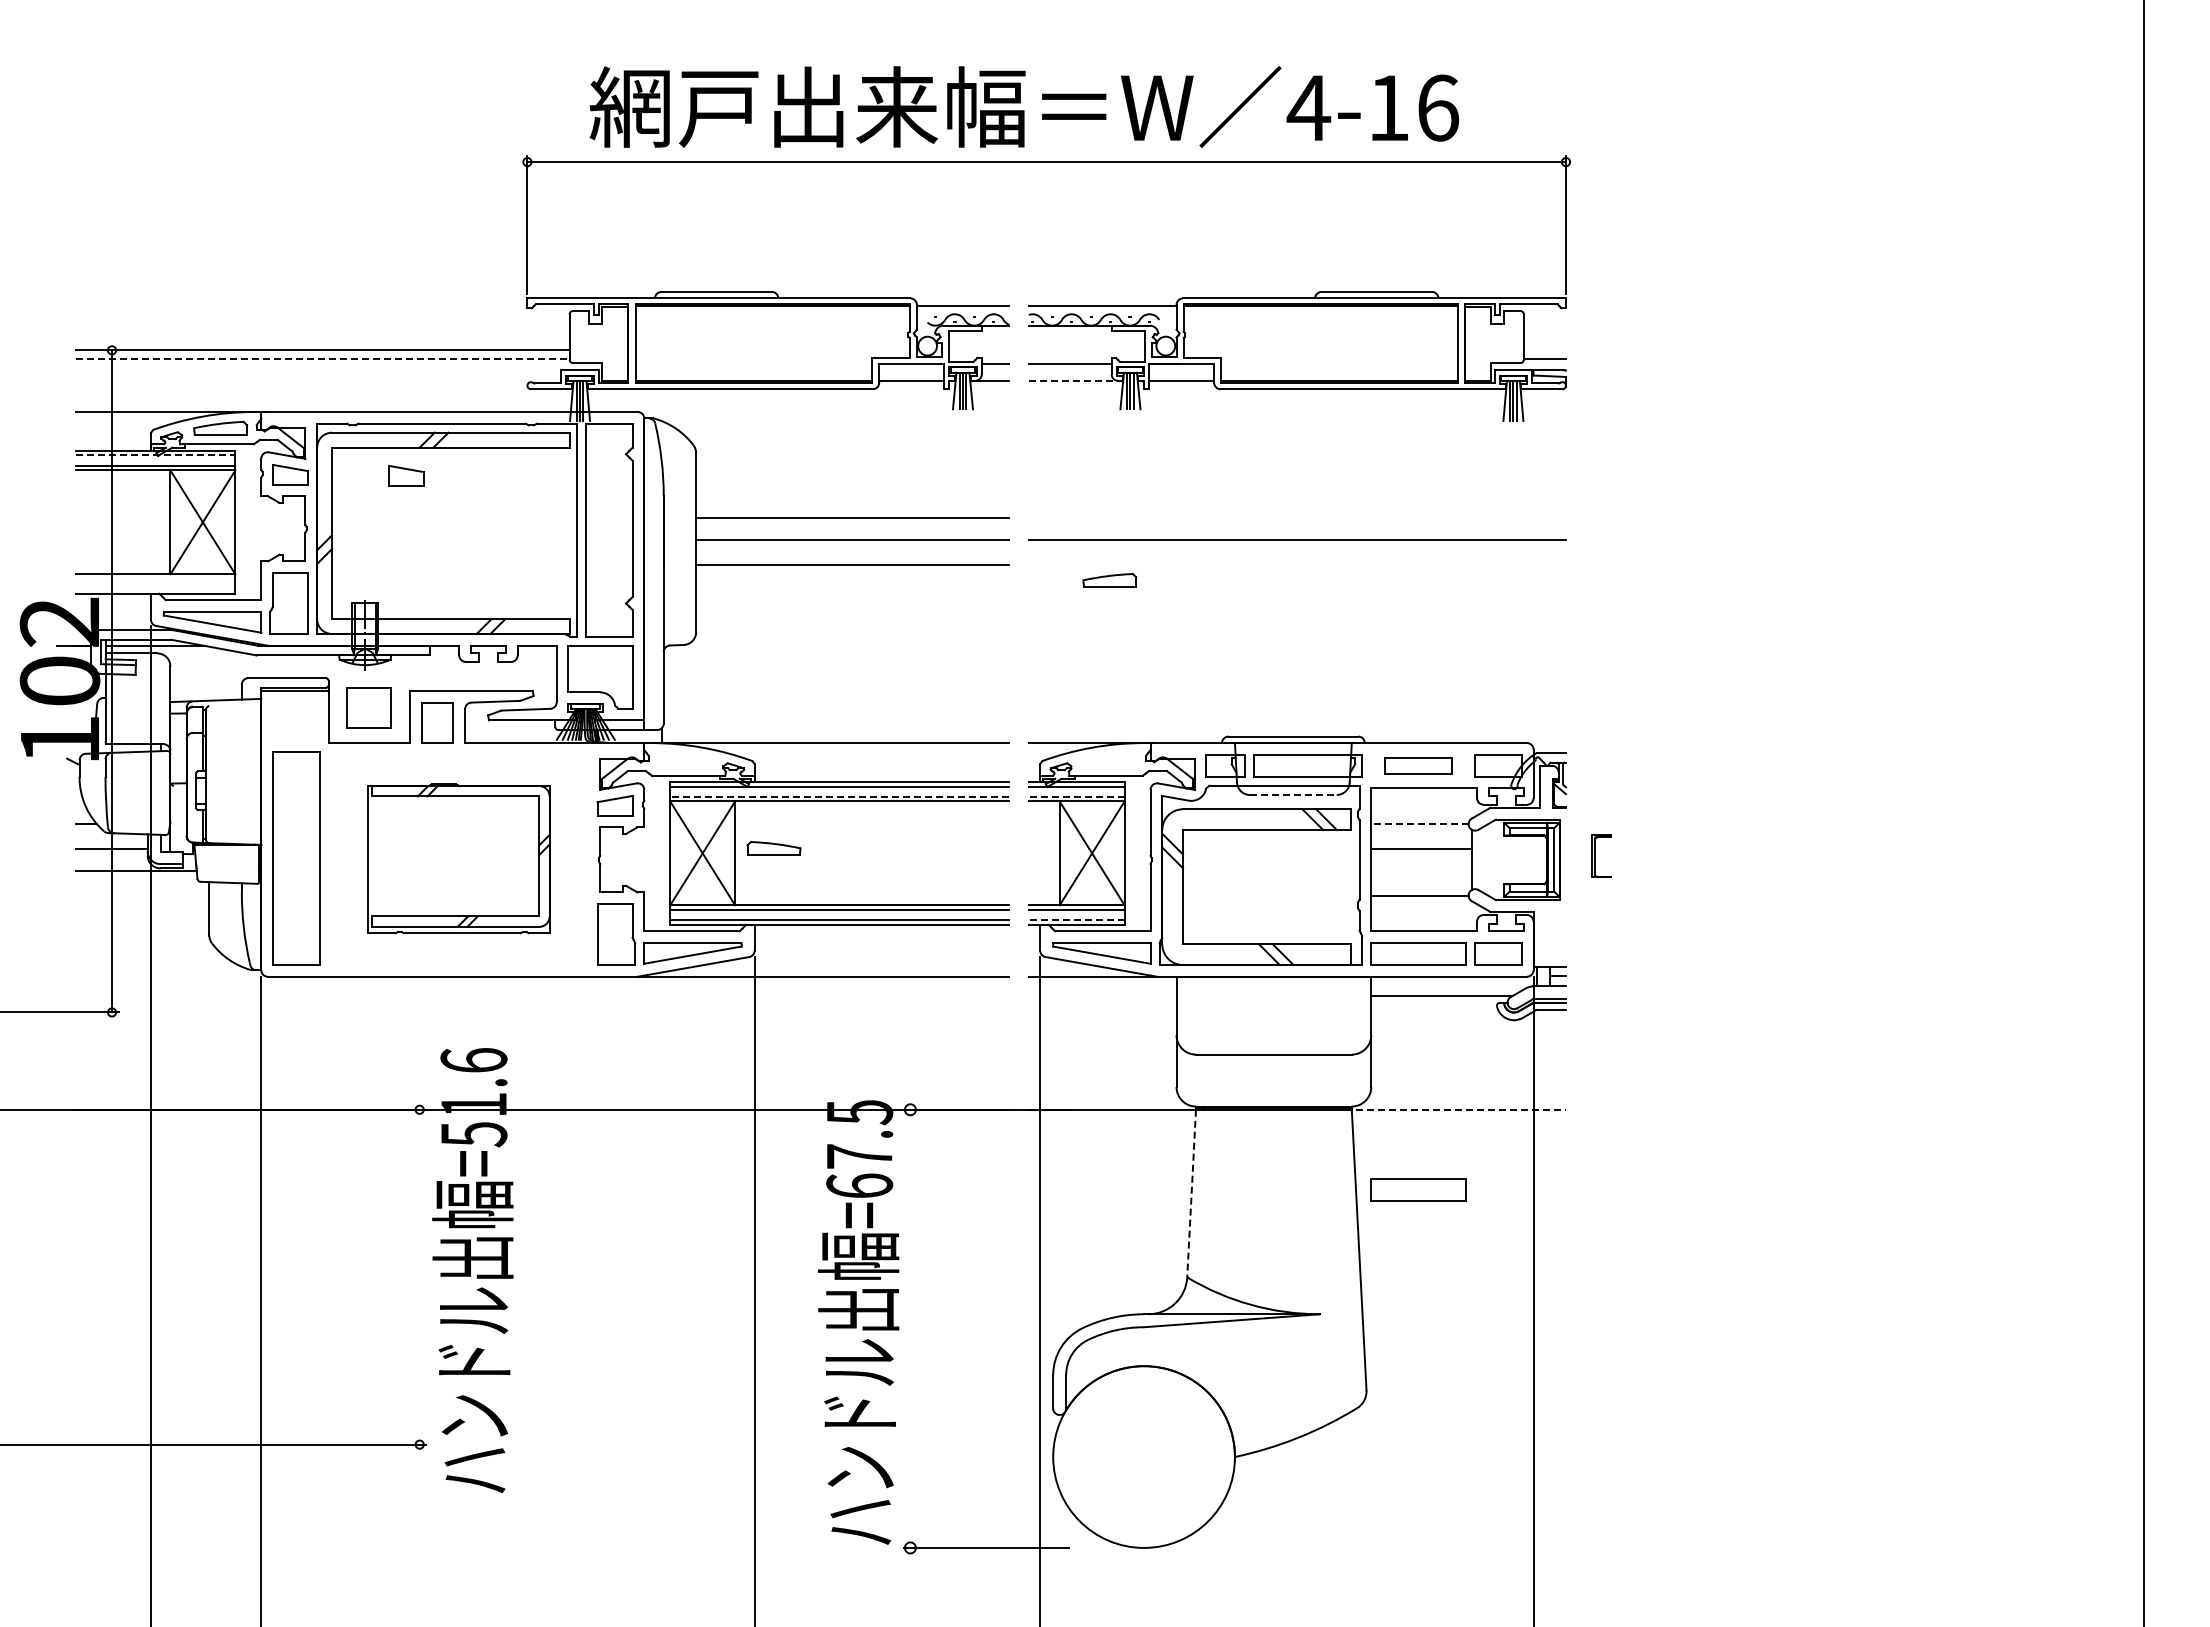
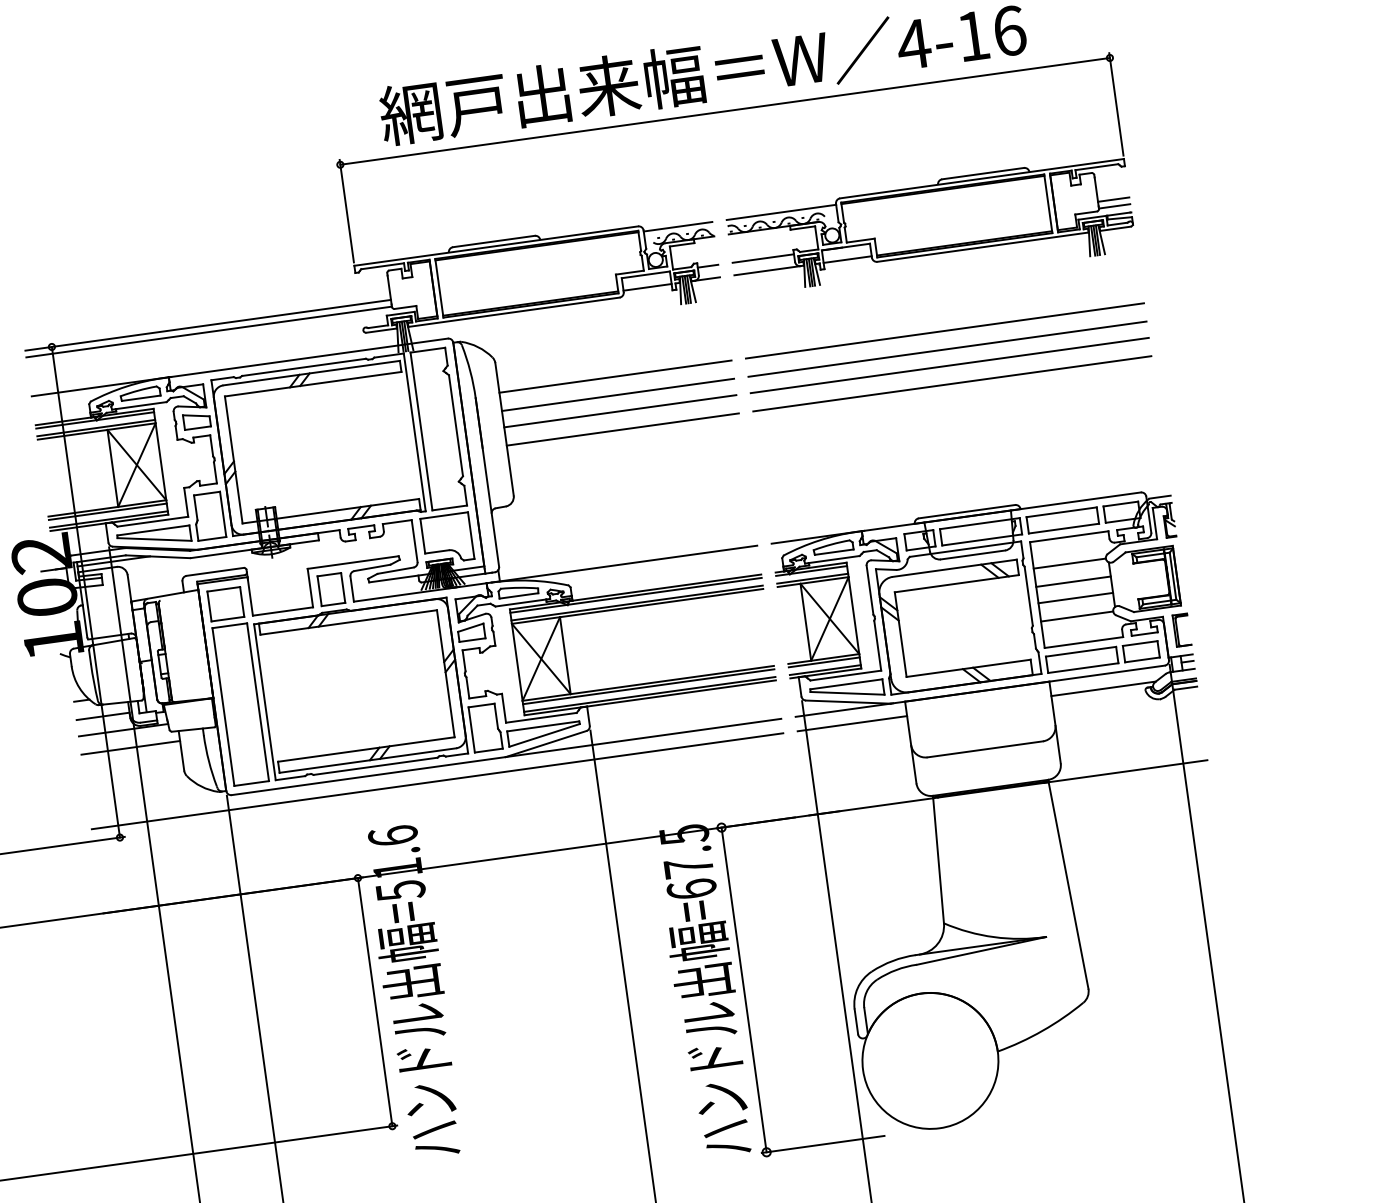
line: (1544, 350) -> (1113, 199), added
line: (322, 359) -> (208, 332), dashed -> solid
line: (1073, 380) -> (767, 270), dashed -> solid
line: (155, 455) -> (94, 420), dashed -> solid
part: (406, 475) -> (282, 409), removed
line: (1297, 492) -> (944, 330), added
line: (852, 493) -> (615, 376), added
line: (1297, 517) -> (947, 348), added
line: (1297, 564) -> (952, 383), added
line: (155, 578) -> (107, 511), added
part: (1109, 580) -> (833, 547), moved
line: (155, 589) -> (108, 519), added
part: (368, 707) -> (225, 603), moved
part: (1418, 765) -> (1062, 520), size x1.43
line: (1293, 794) -> (973, 554), dashed -> solid
line: (839, 796) -> (636, 602), dashed -> solid
line: (1076, 796) -> (812, 578), dashed -> solid
line: (1419, 824) -> (1069, 563), dashed -> solid
part: (773, 848) -> (518, 591), moved
part: (1601, 855) -> (1182, 629), moved
part: (458, 858) -> (360, 687), size x1.43
line: (1421, 870) -> (1075, 597), added
line: (142, 895) -> (130, 747), added
line: (1076, 920) -> (825, 670), dashed -> solid
line: (542, 996) -> (437, 781), added
line: (1102, 996) -> (852, 723), added
line: (1456, 1109) -> (1126, 771), dashed -> solid
part: (1418, 1189) -> (1106, 834), removed
line: (1191, 1193) -> (938, 860), dashed -> solid
line: (419, 1276) -> (374, 1001), added
line: (910, 1328) -> (744, 989), added

